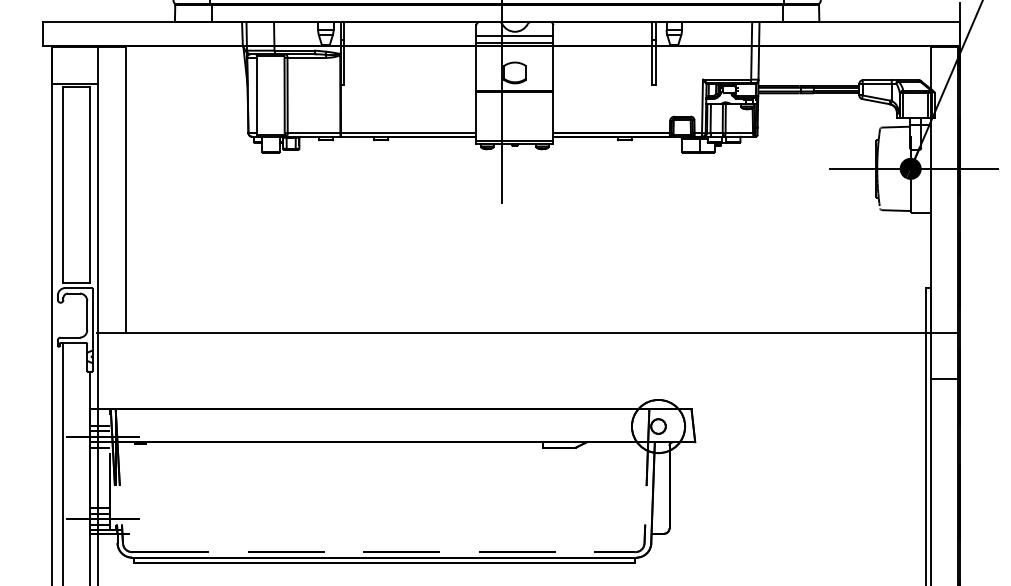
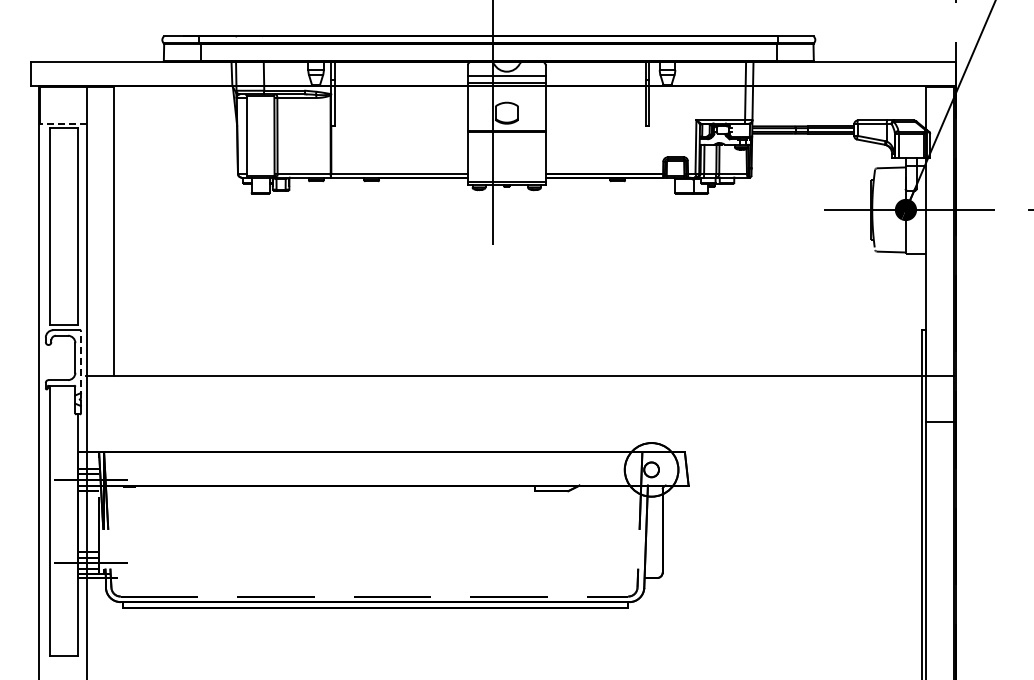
line: (74, 83) -> (62, 123), solid -> dashed
line: (92, 322) -> (80, 364), solid -> dashed

